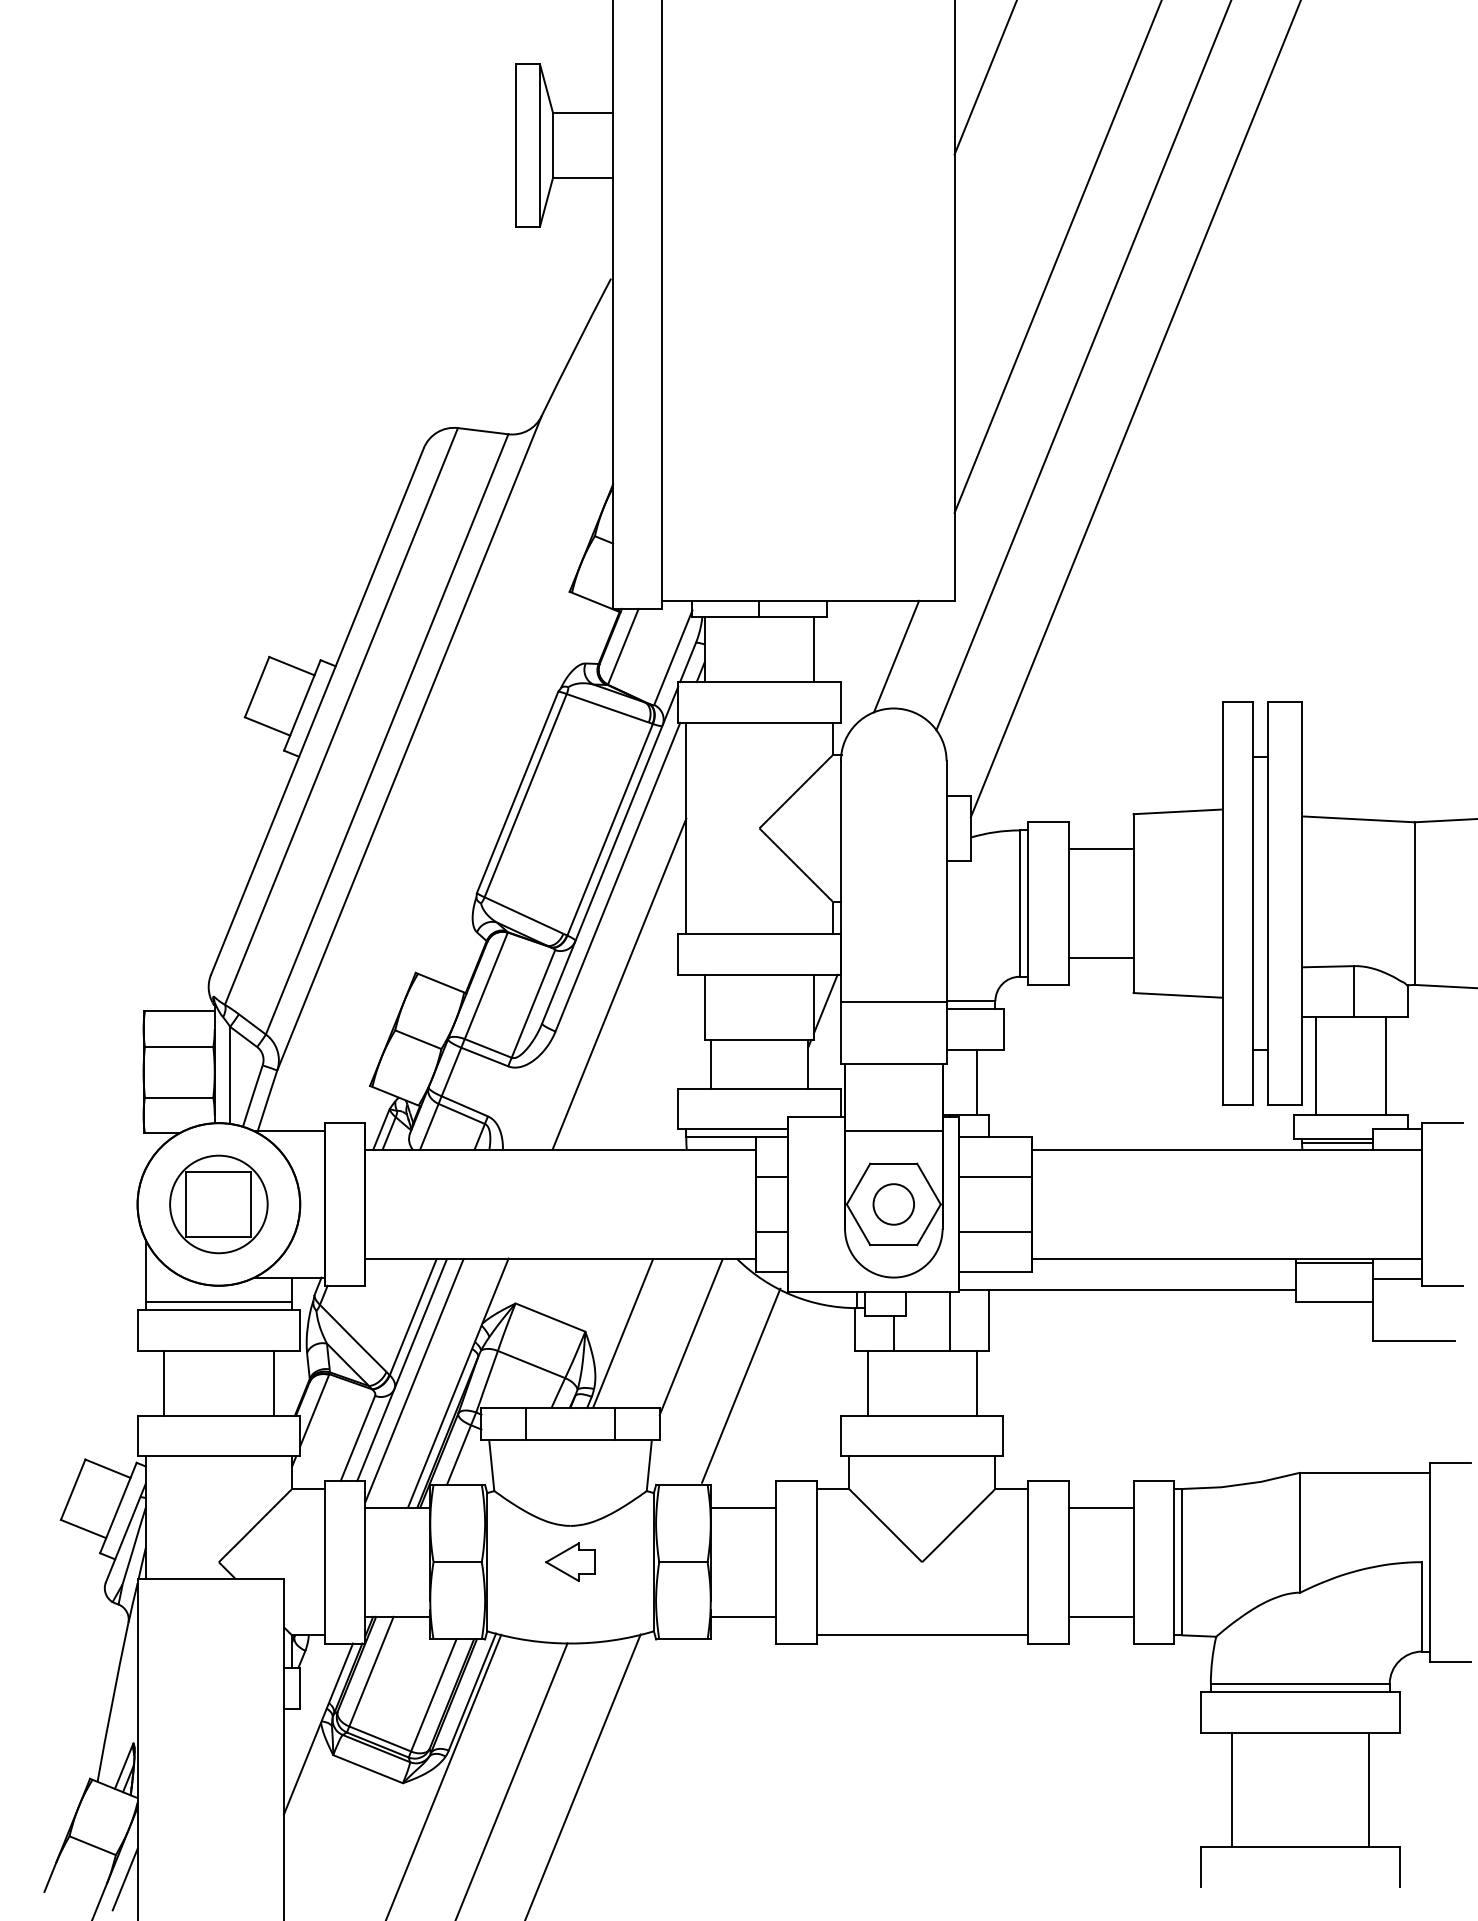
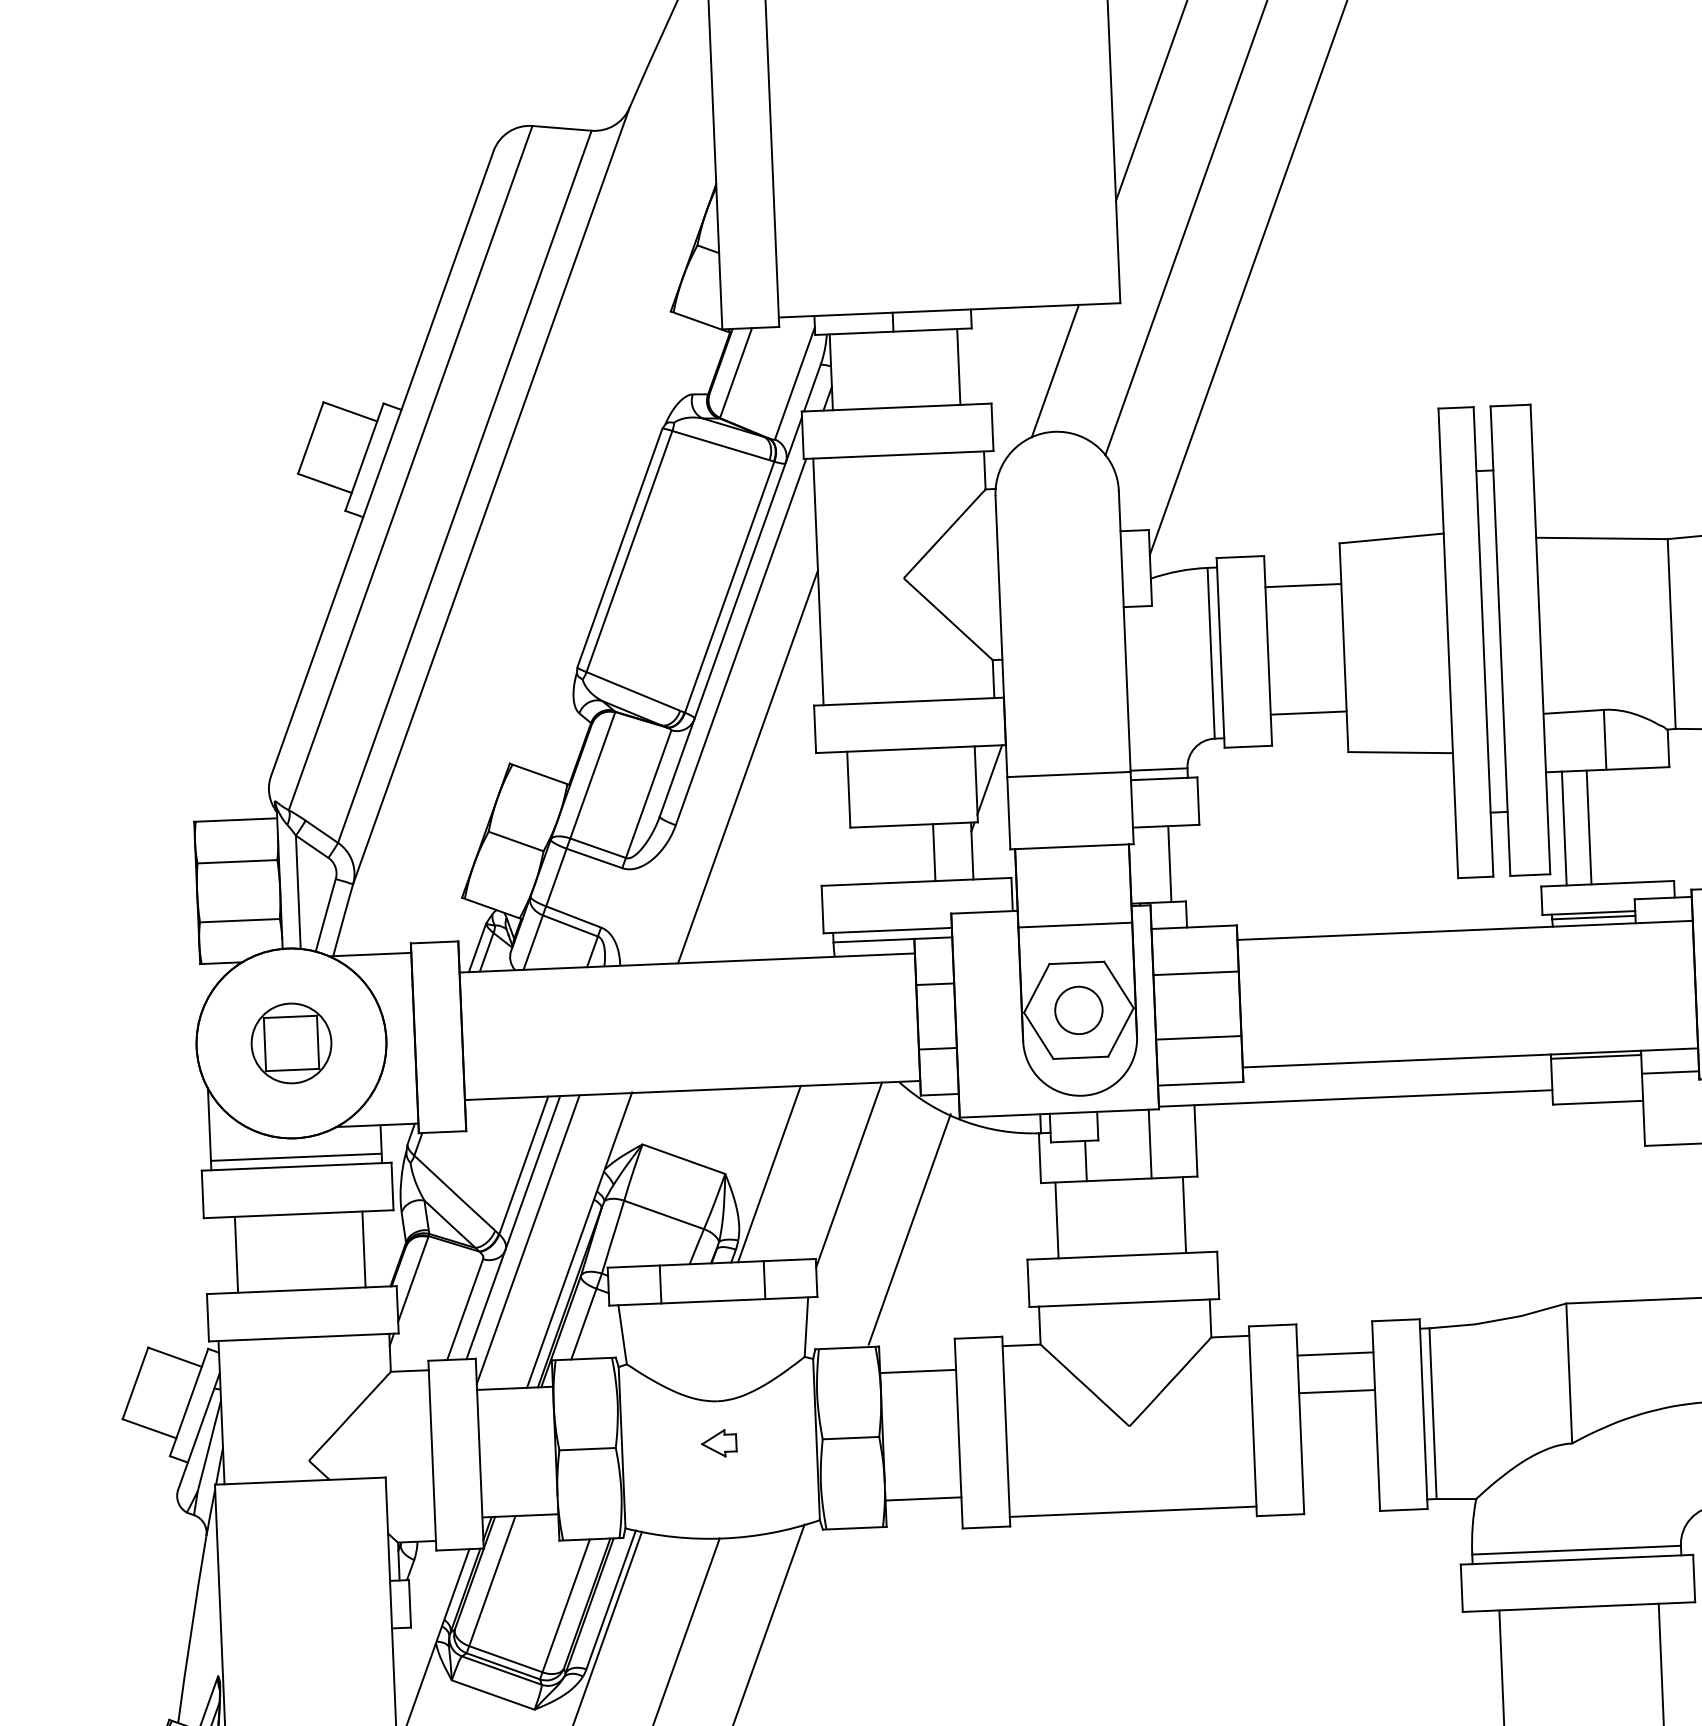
line: (710, 1063) -> (933, 851), moved
line: (1385, 1066) -> (1588, 827), moved
part: (218, 1204) -> (291, 1043), size x0.7
part: (570, 1561) -> (719, 1442), size x0.6
line: (1100, 1616) -> (1336, 1391), moved

